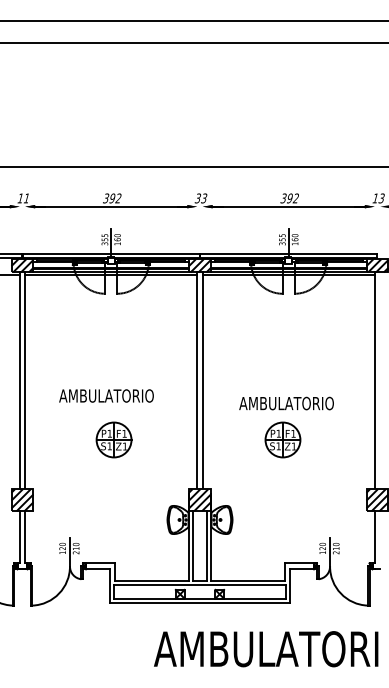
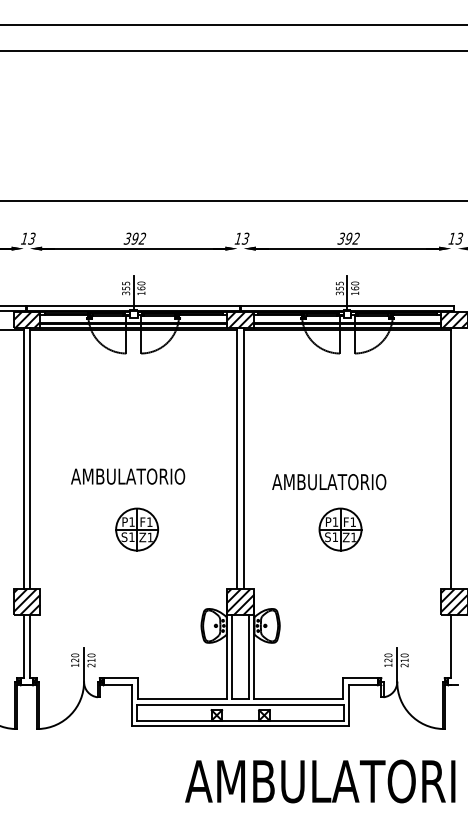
text: (26, 198) -> (31, 238), 11 -> 13
text: (197, 198) -> (237, 238), 33 -> 13
text: (286, 403) -> (329, 482), moved

